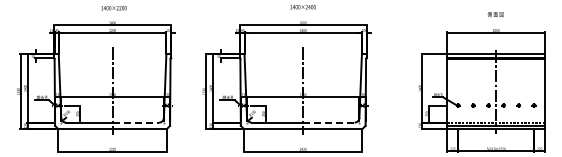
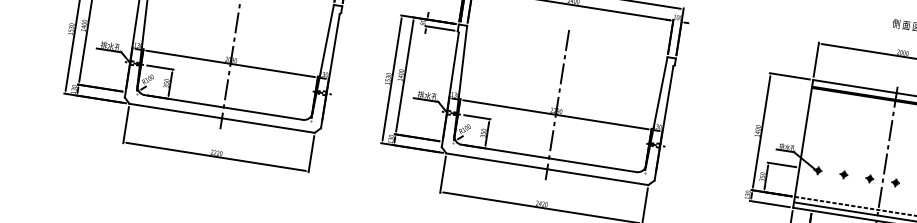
line: (136, 122) -> (264, 113), dashed -> solid
line: (328, 122) -> (592, 164), dashed -> solid

